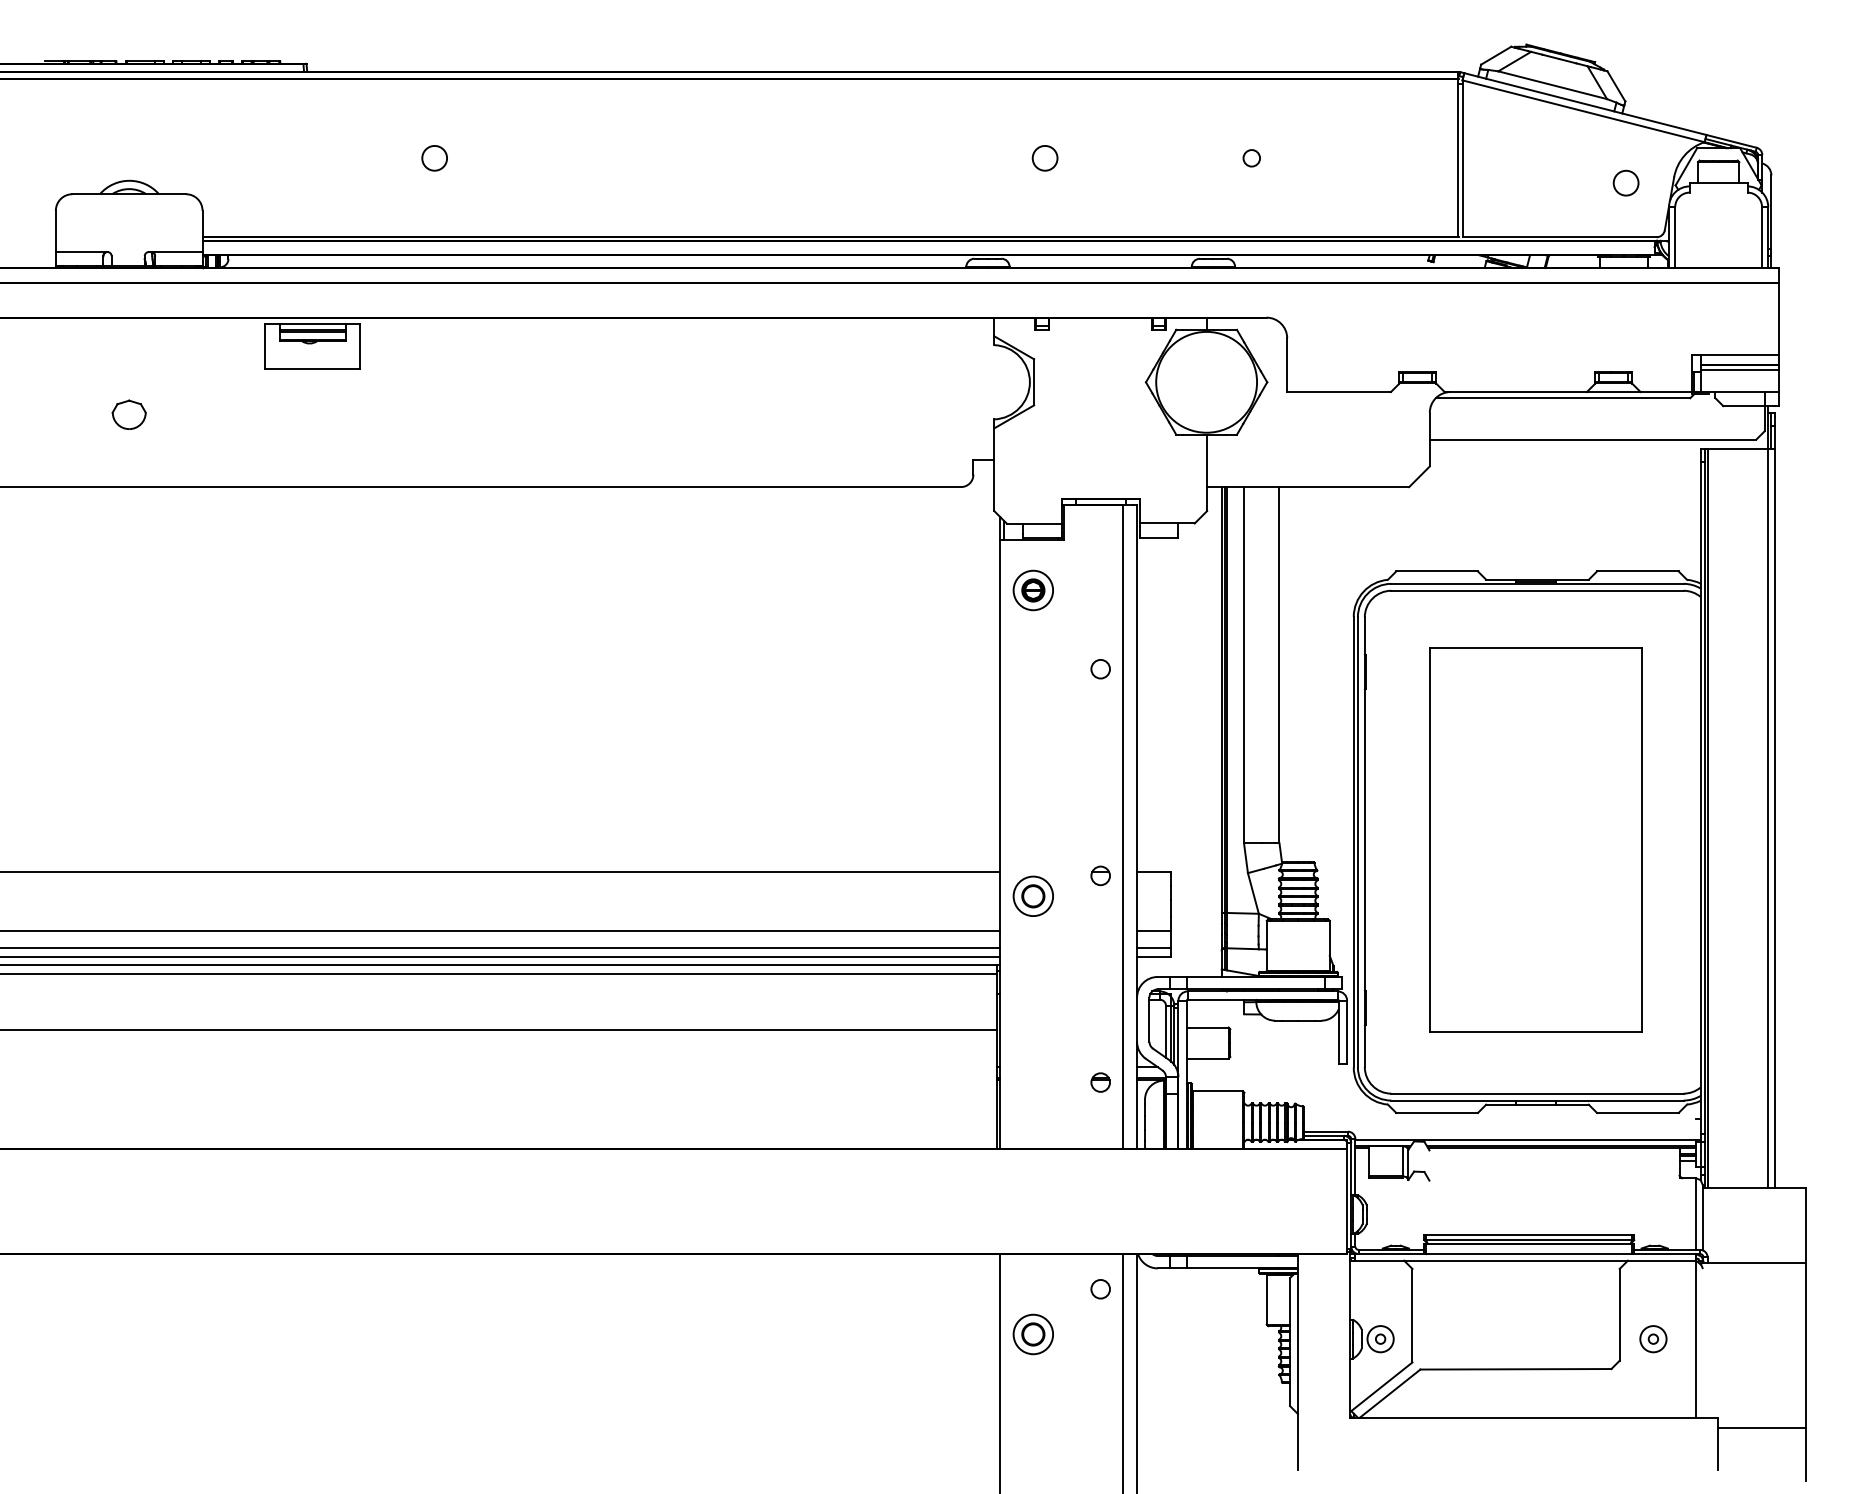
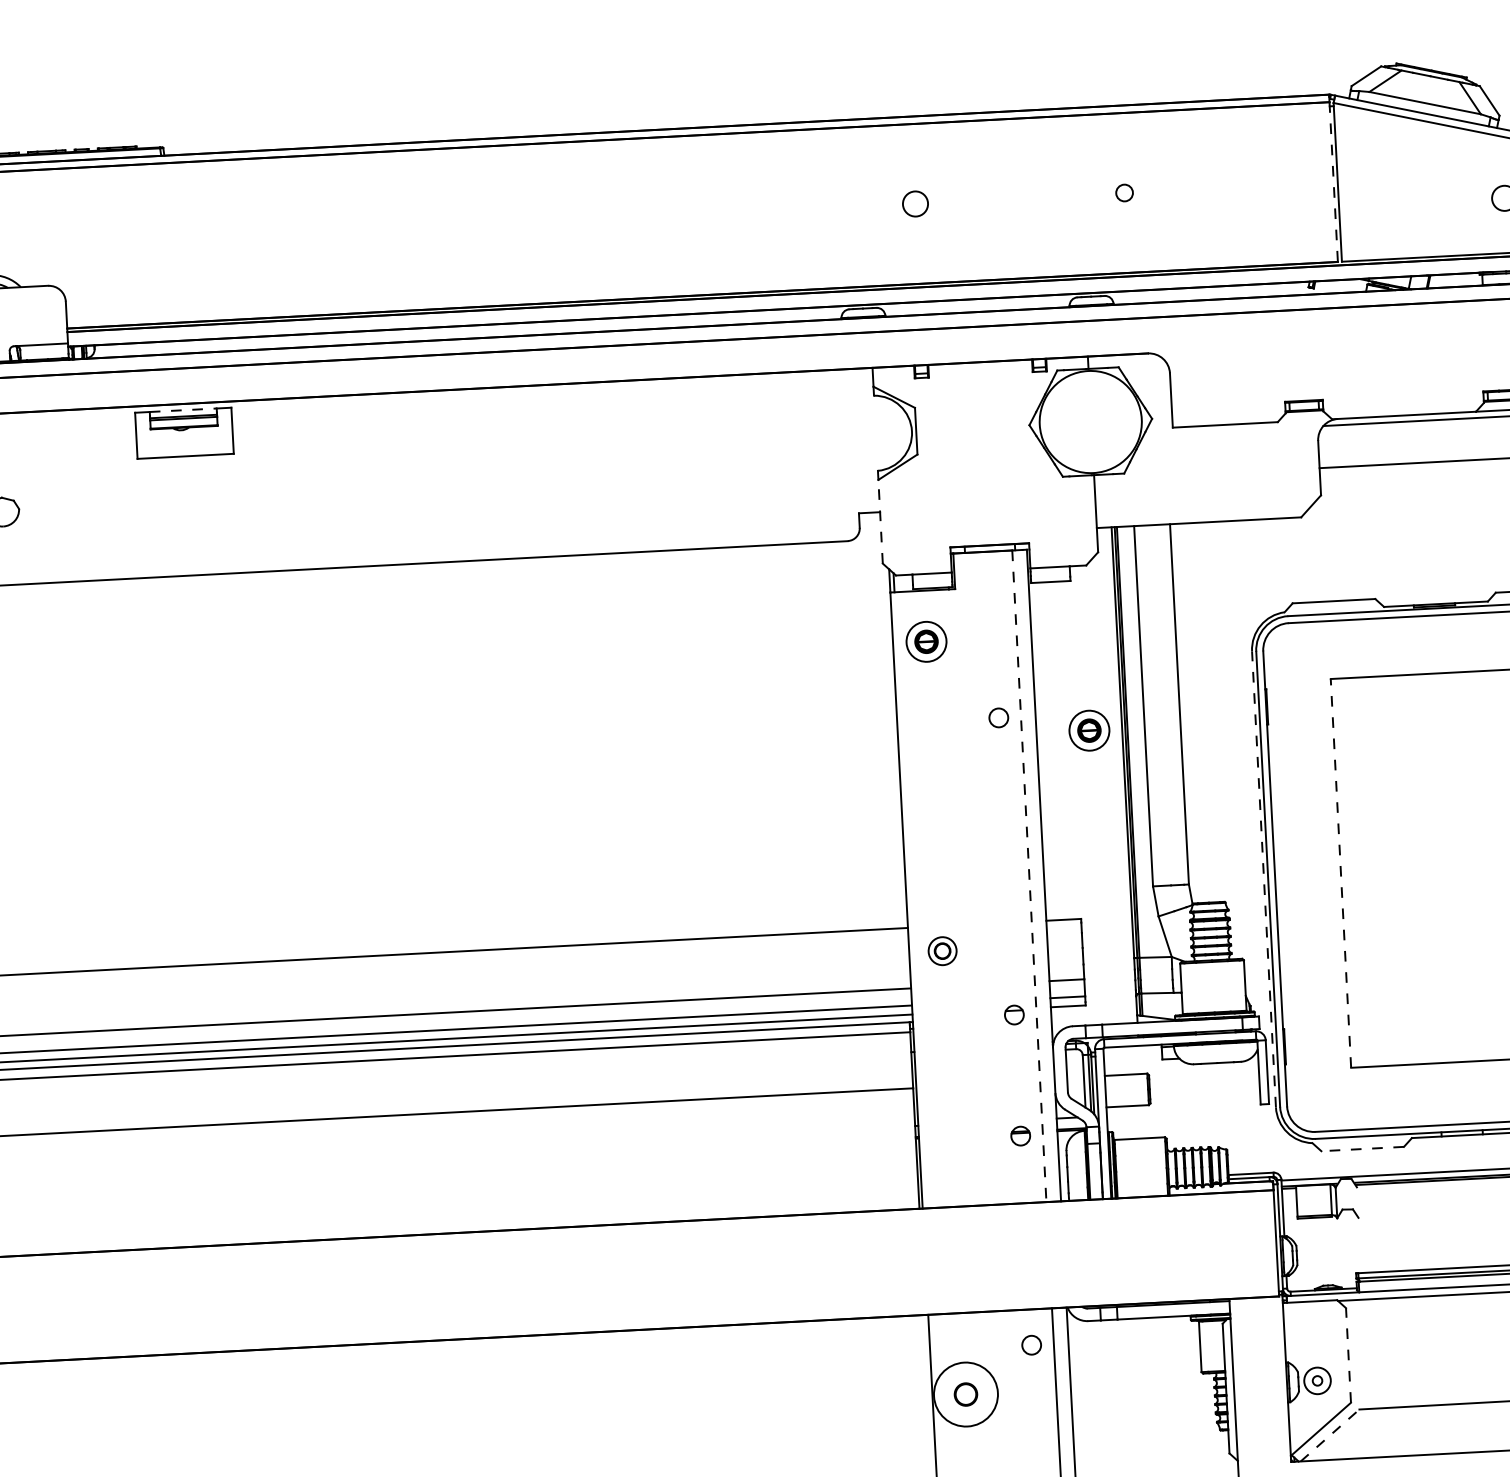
circle: (434, 158) -> (297, 236), removed
line: (1458, 158) -> (1333, 182), solid -> dashed
line: (313, 323) -> (184, 409), solid -> dashed
line: (994, 469) -> (880, 521), solid -> dashed
part: (1188, 686) -> (1088, 730), added
line: (1122, 827) -> (1029, 876), solid -> dashed
line: (1429, 839) -> (1340, 872), solid -> dashed
line: (1353, 841) -> (1263, 878), solid -> dashed
part: (1100, 875) -> (1014, 1014), moved
part: (1032, 895) -> (941, 950), size x0.7
line: (1437, 1112) -> (1363, 1148), solid -> dashed
line: (1412, 1315) -> (1348, 1355), solid -> dashed
circle: (1033, 1334) -> (966, 1394), size x1.6
line: (1390, 1393) -> (1330, 1435), solid -> dashed

